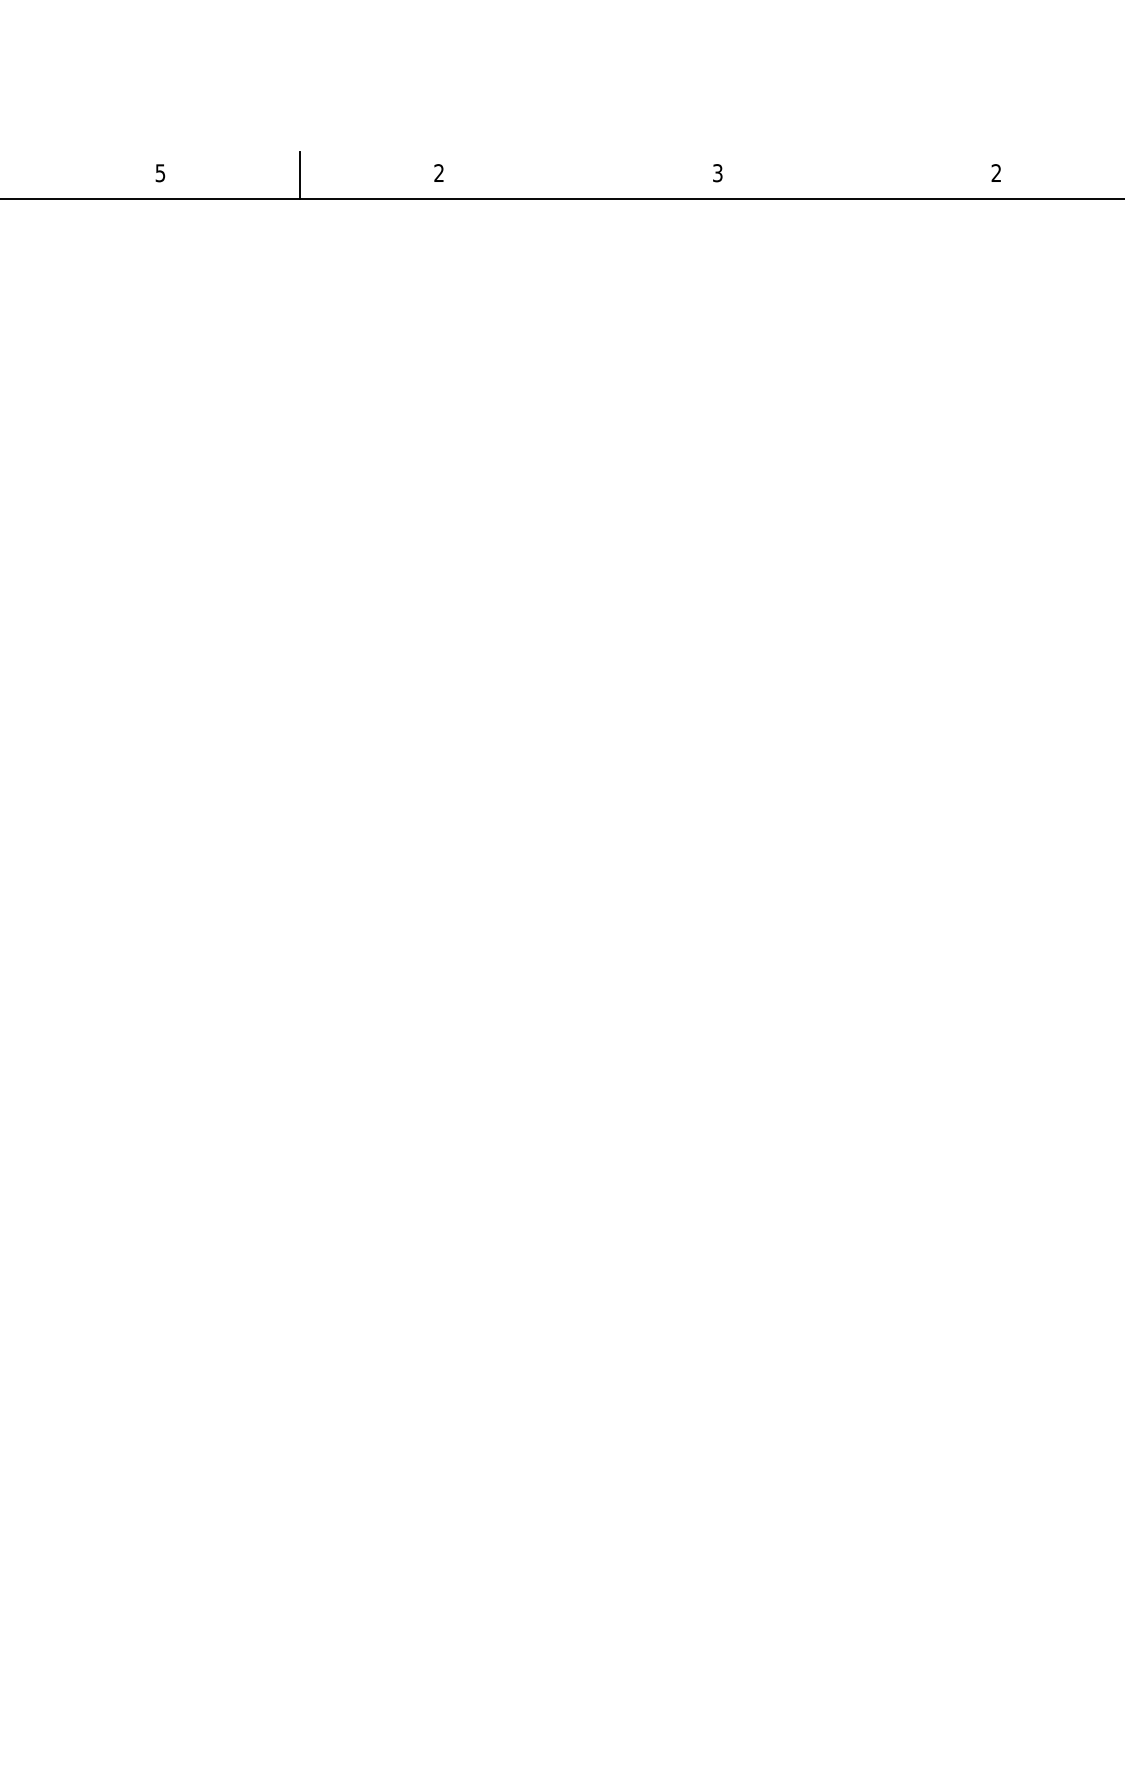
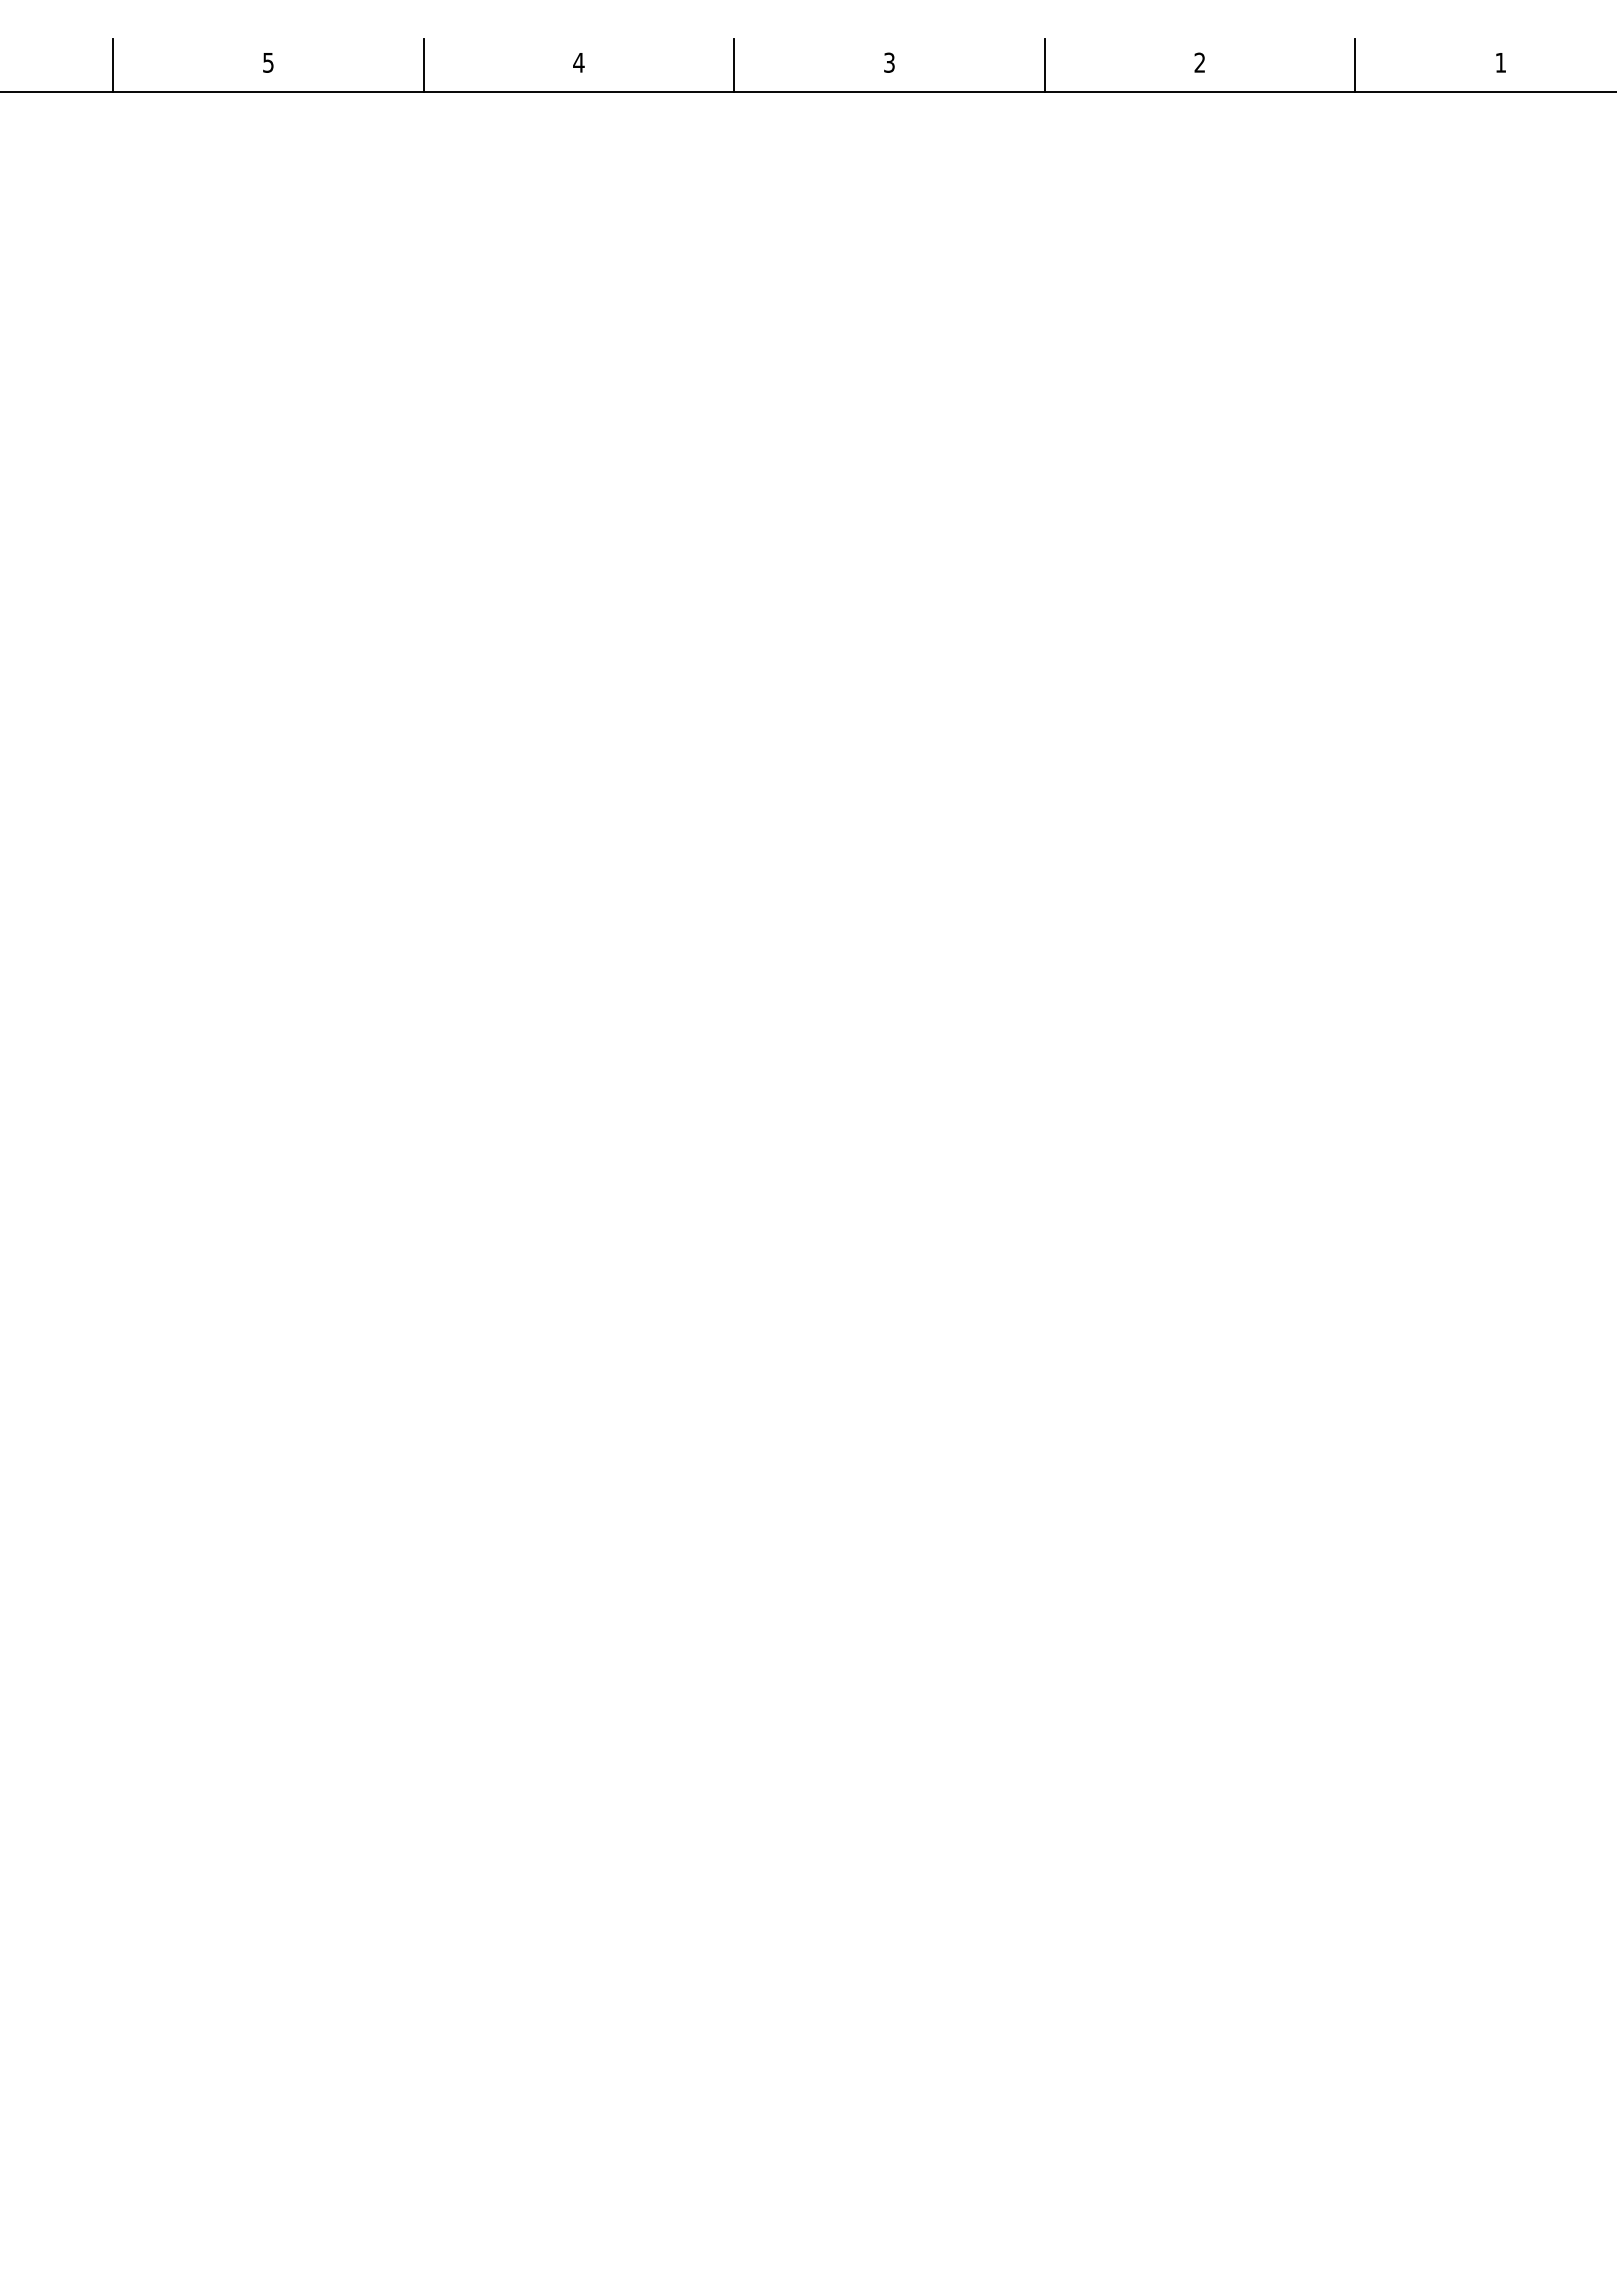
text: (438, 172) -> (578, 62), 2 -> 4
line: (21, 175) -> (113, 65), added
line: (578, 175) -> (734, 65), added
line: (856, 175) -> (1044, 65), added

